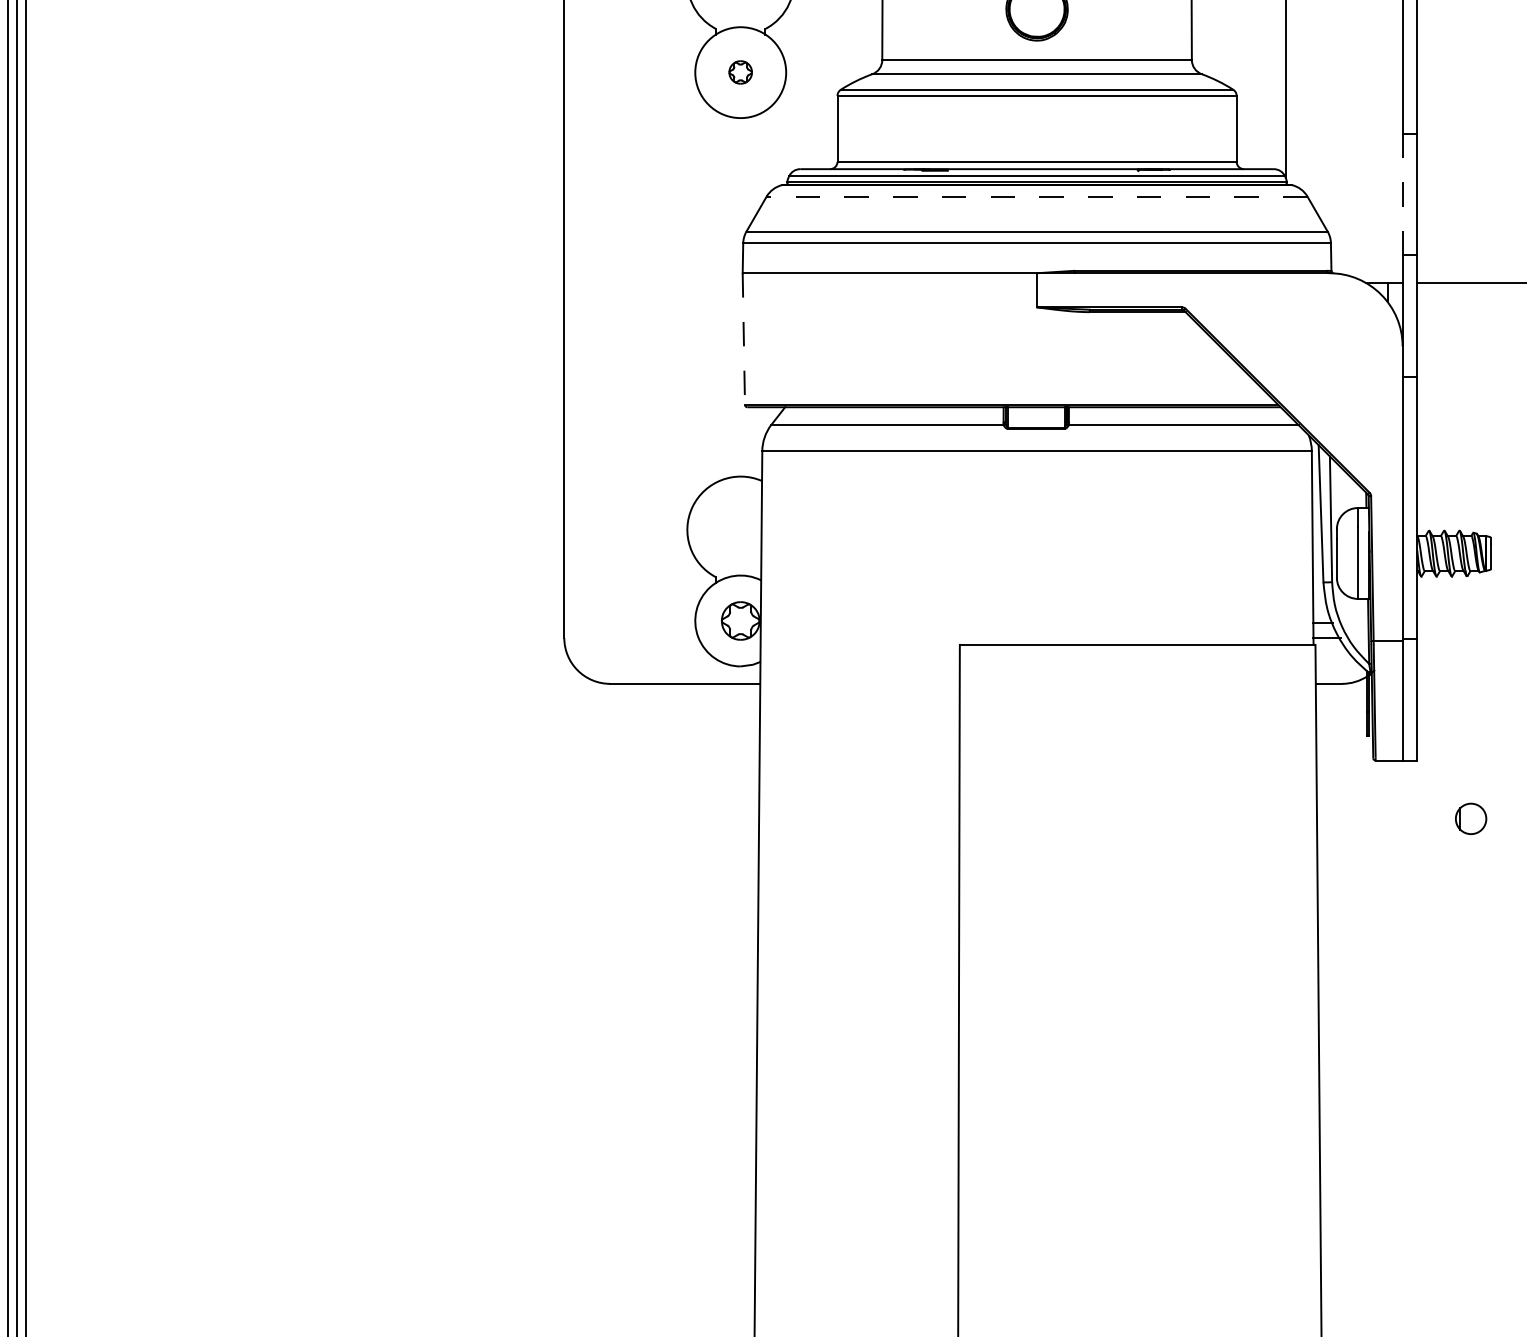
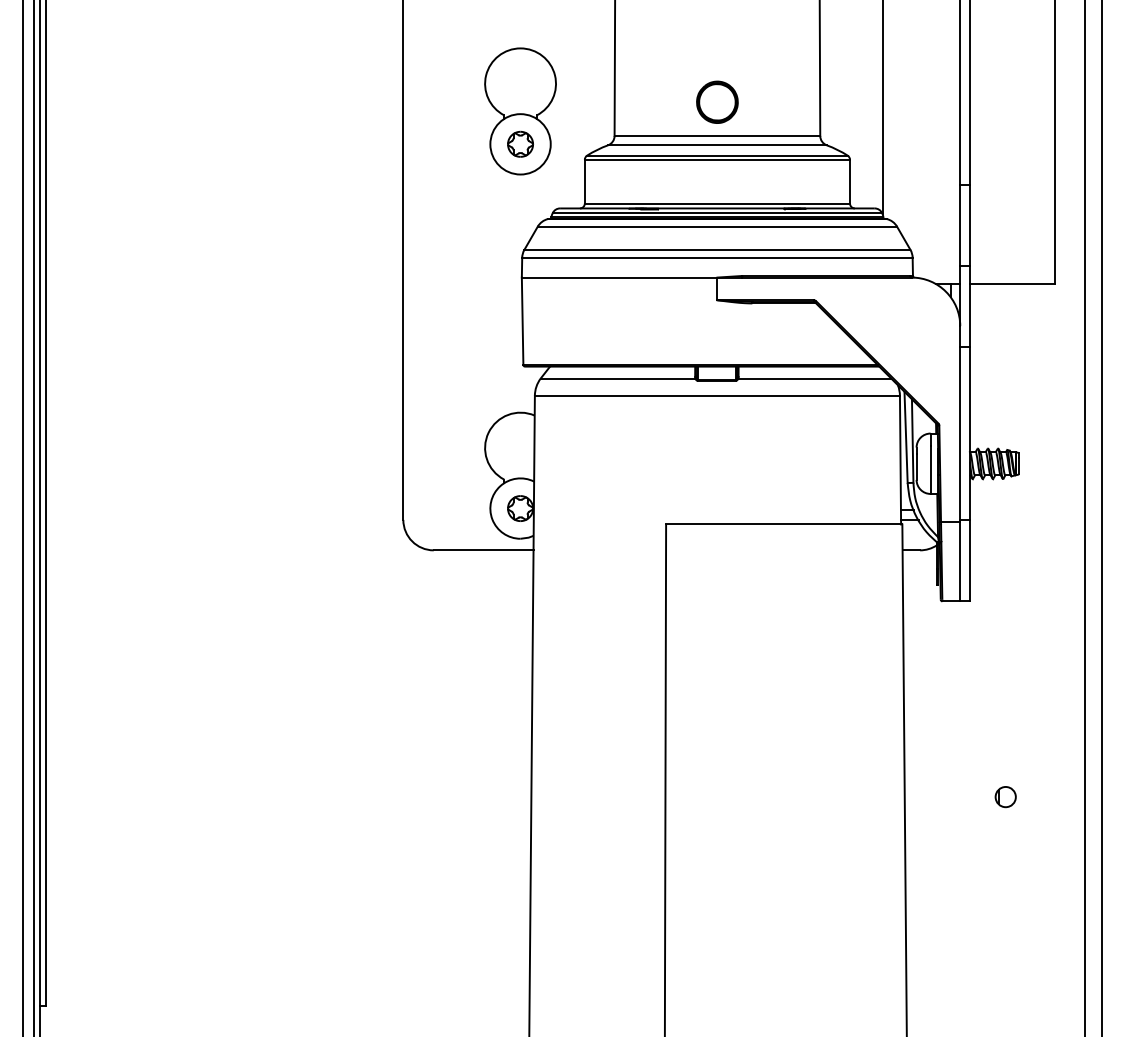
part: (740, 71) -> (520, 143), size x1.67
line: (1402, 193) -> (960, 224), dashed -> solid
line: (1037, 196) -> (717, 226), dashed -> solid
line: (743, 339) -> (522, 321), dashed -> solid
part: (1470, 819) -> (1005, 797), moved

